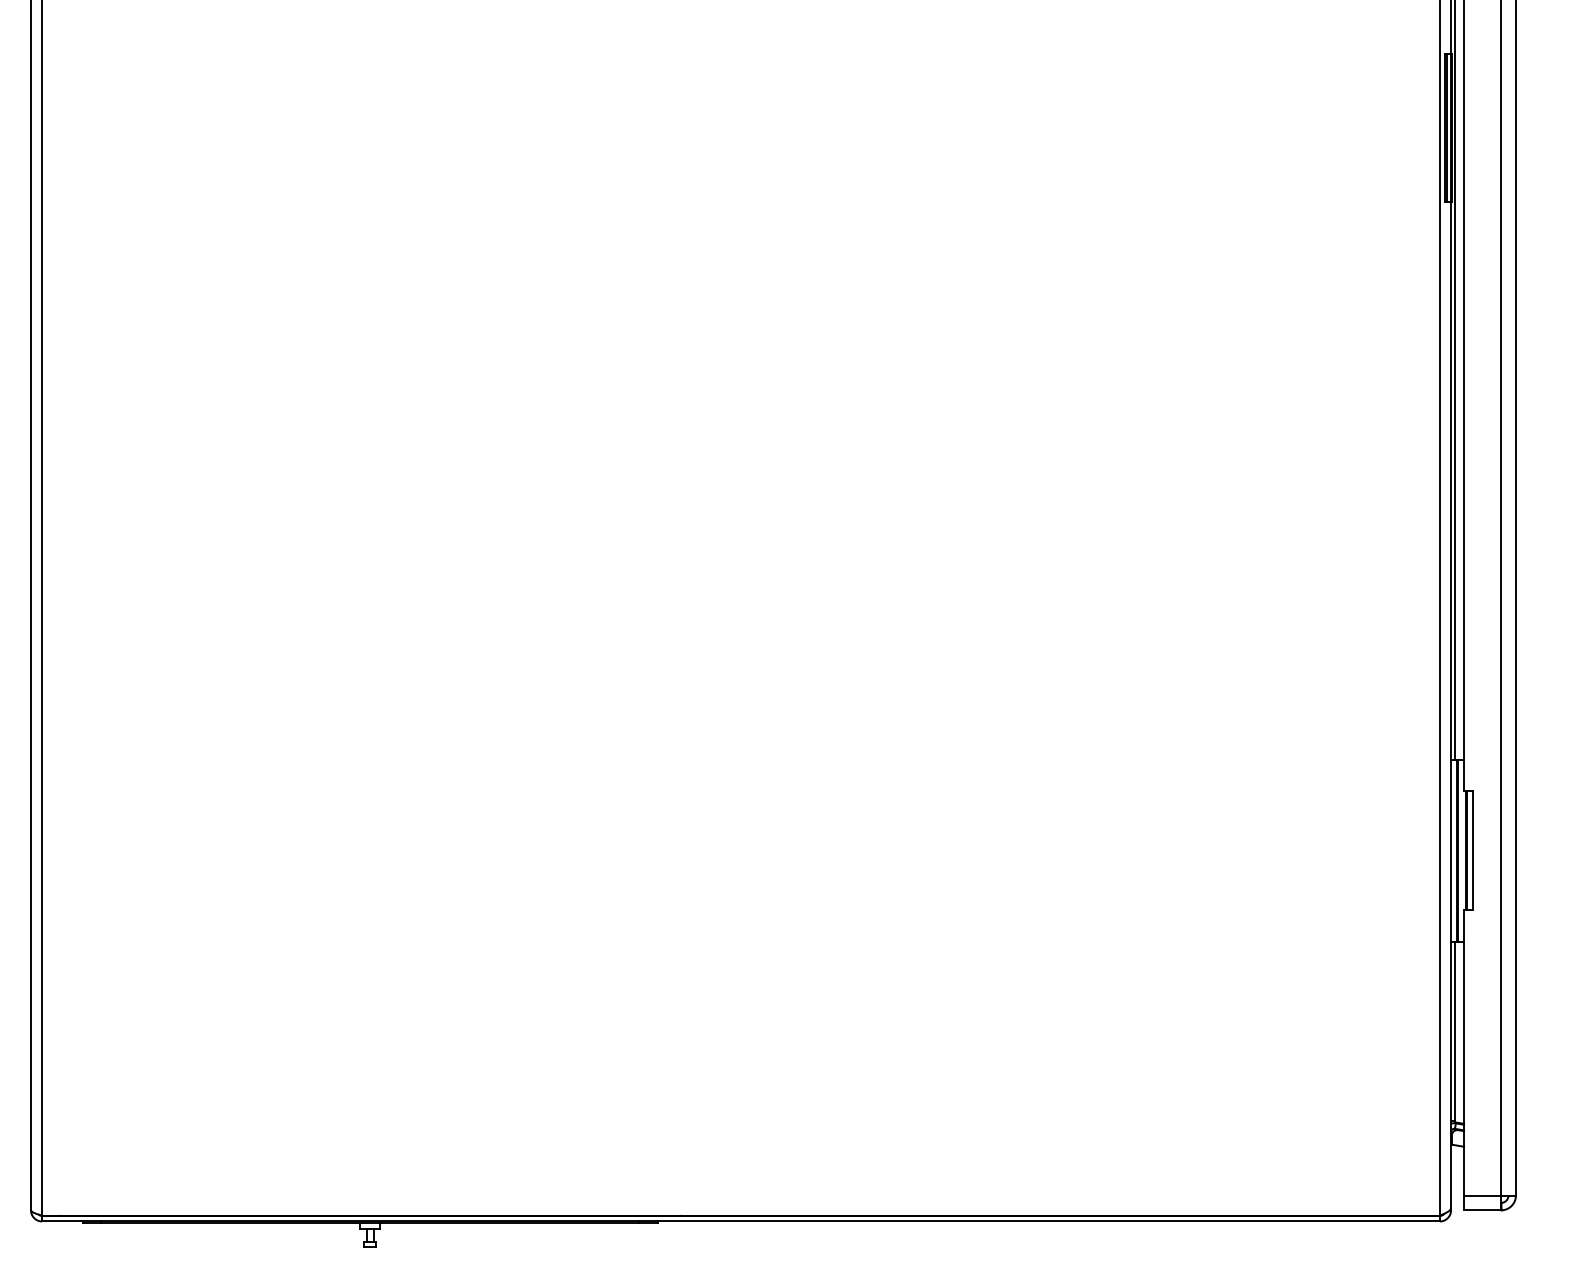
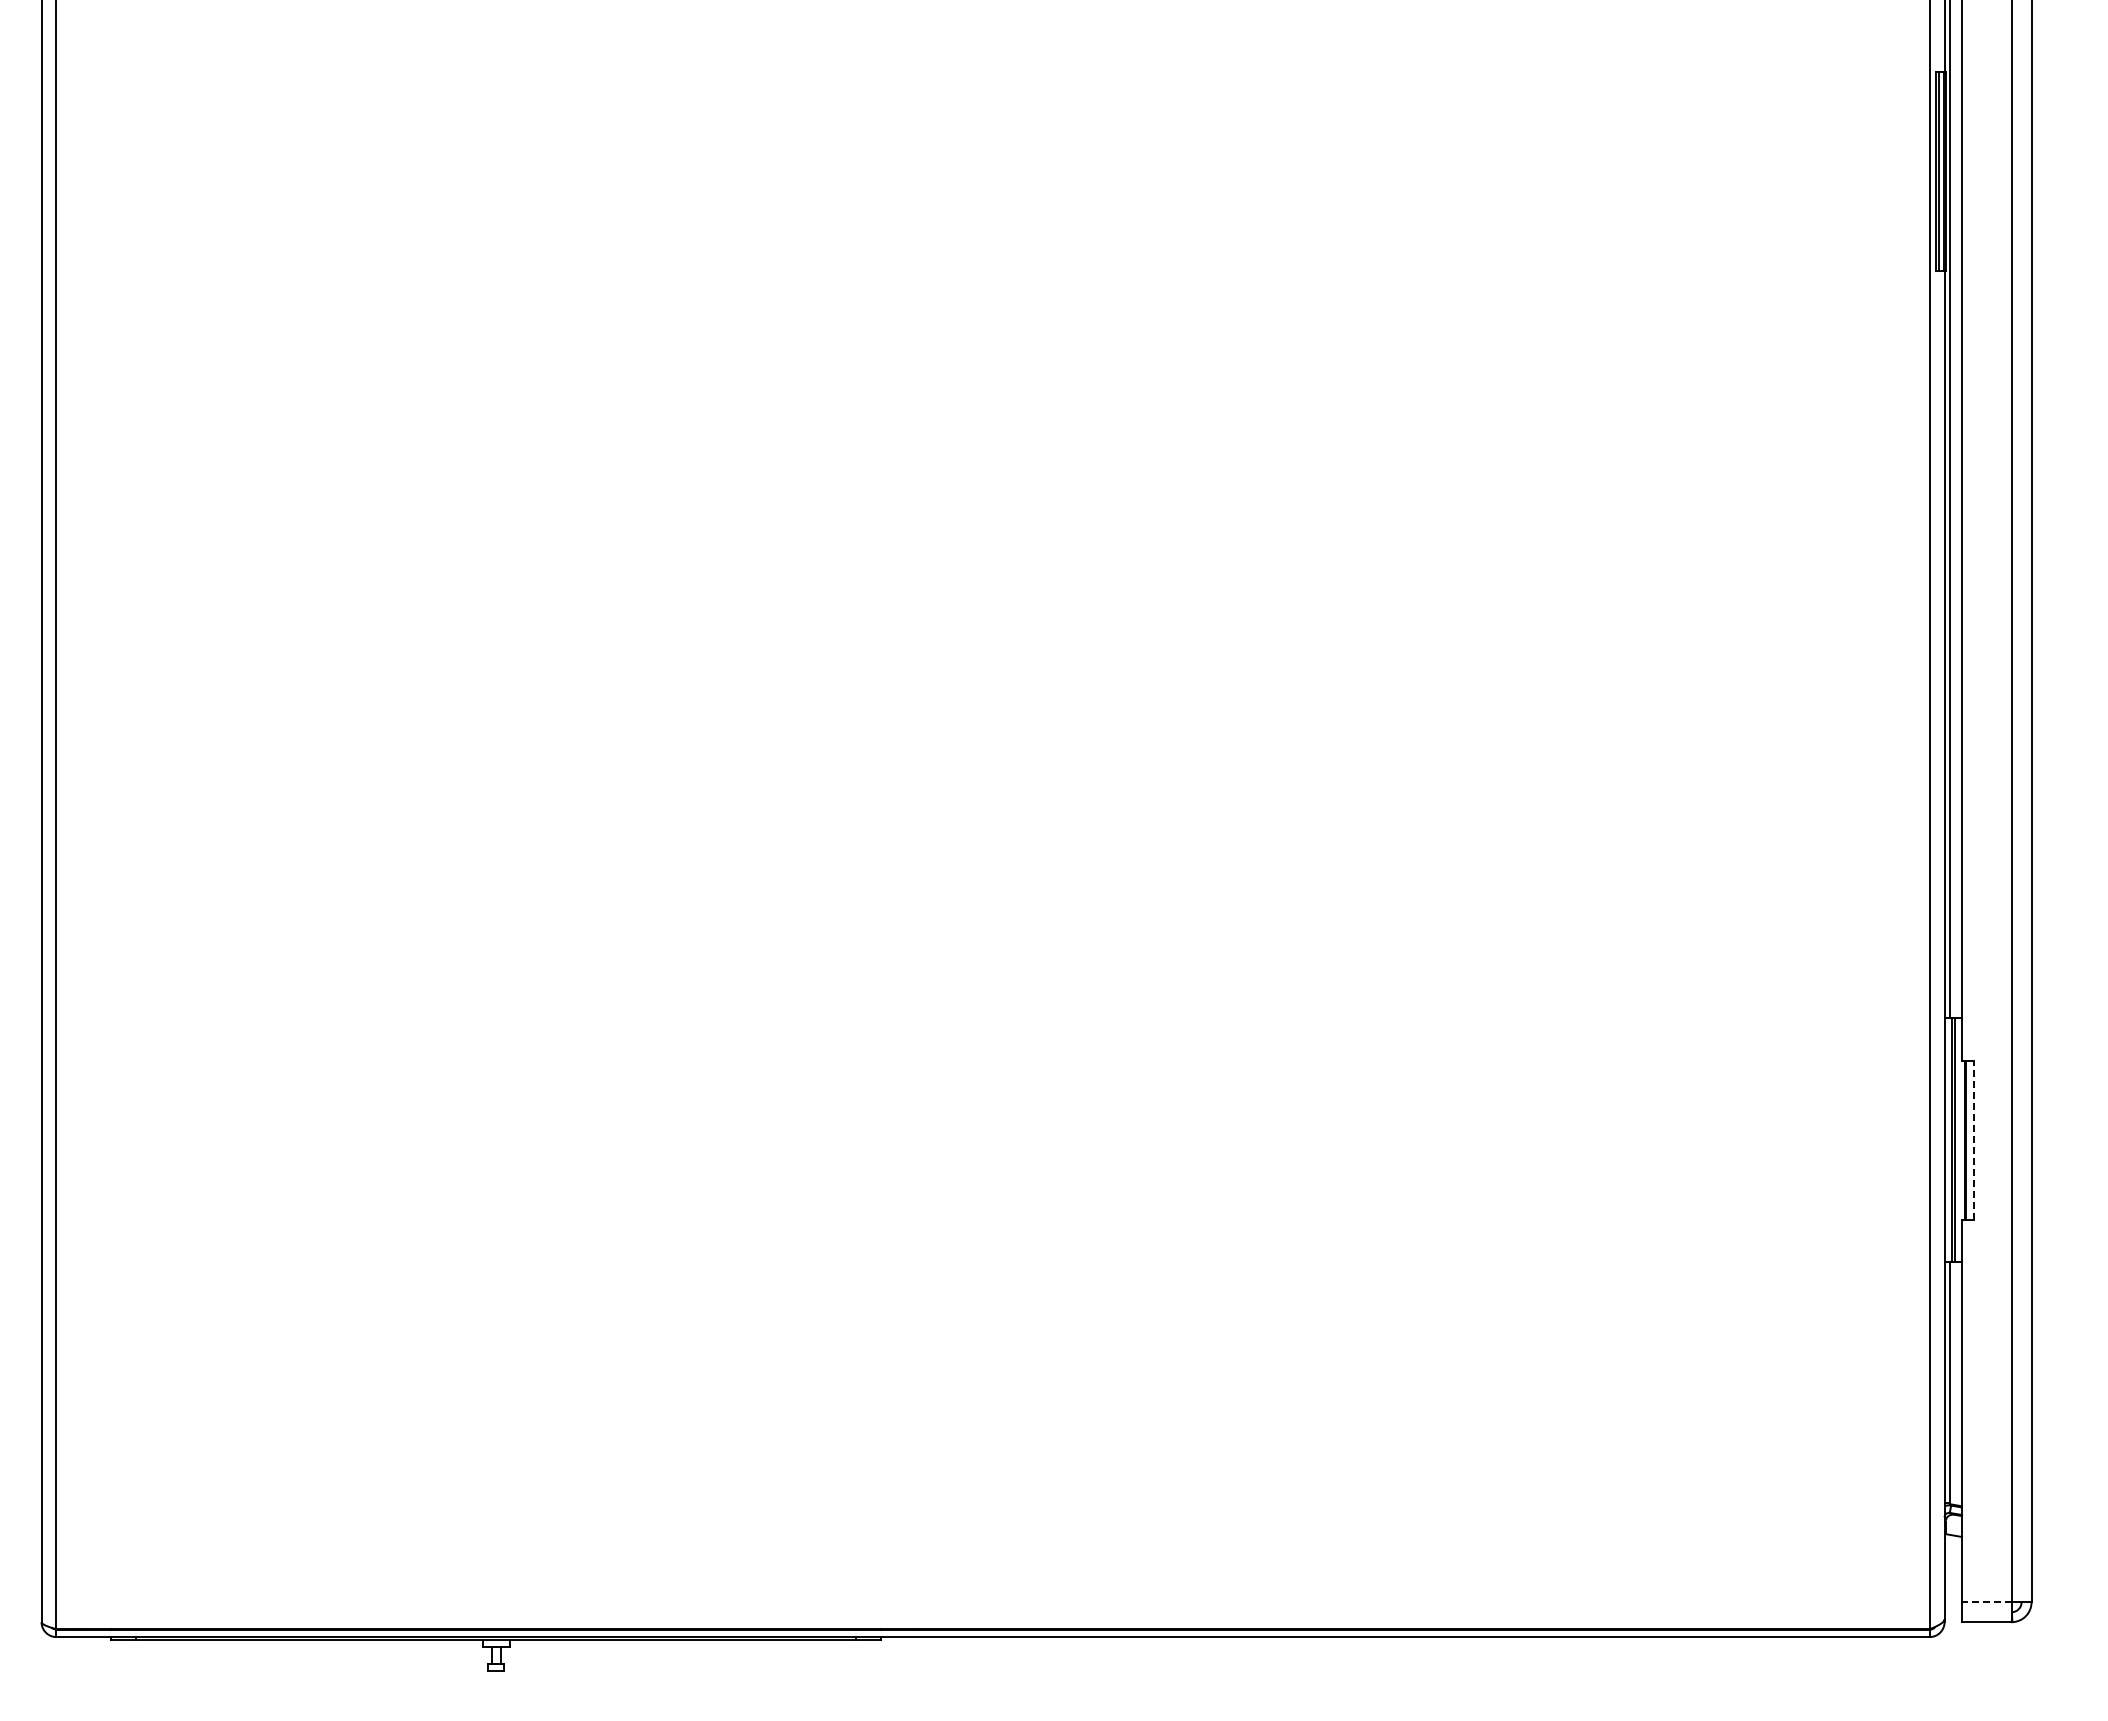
line: (1473, 850) -> (1974, 1139), solid -> dashed
line: (1482, 1195) -> (1986, 1602), solid -> dashed

